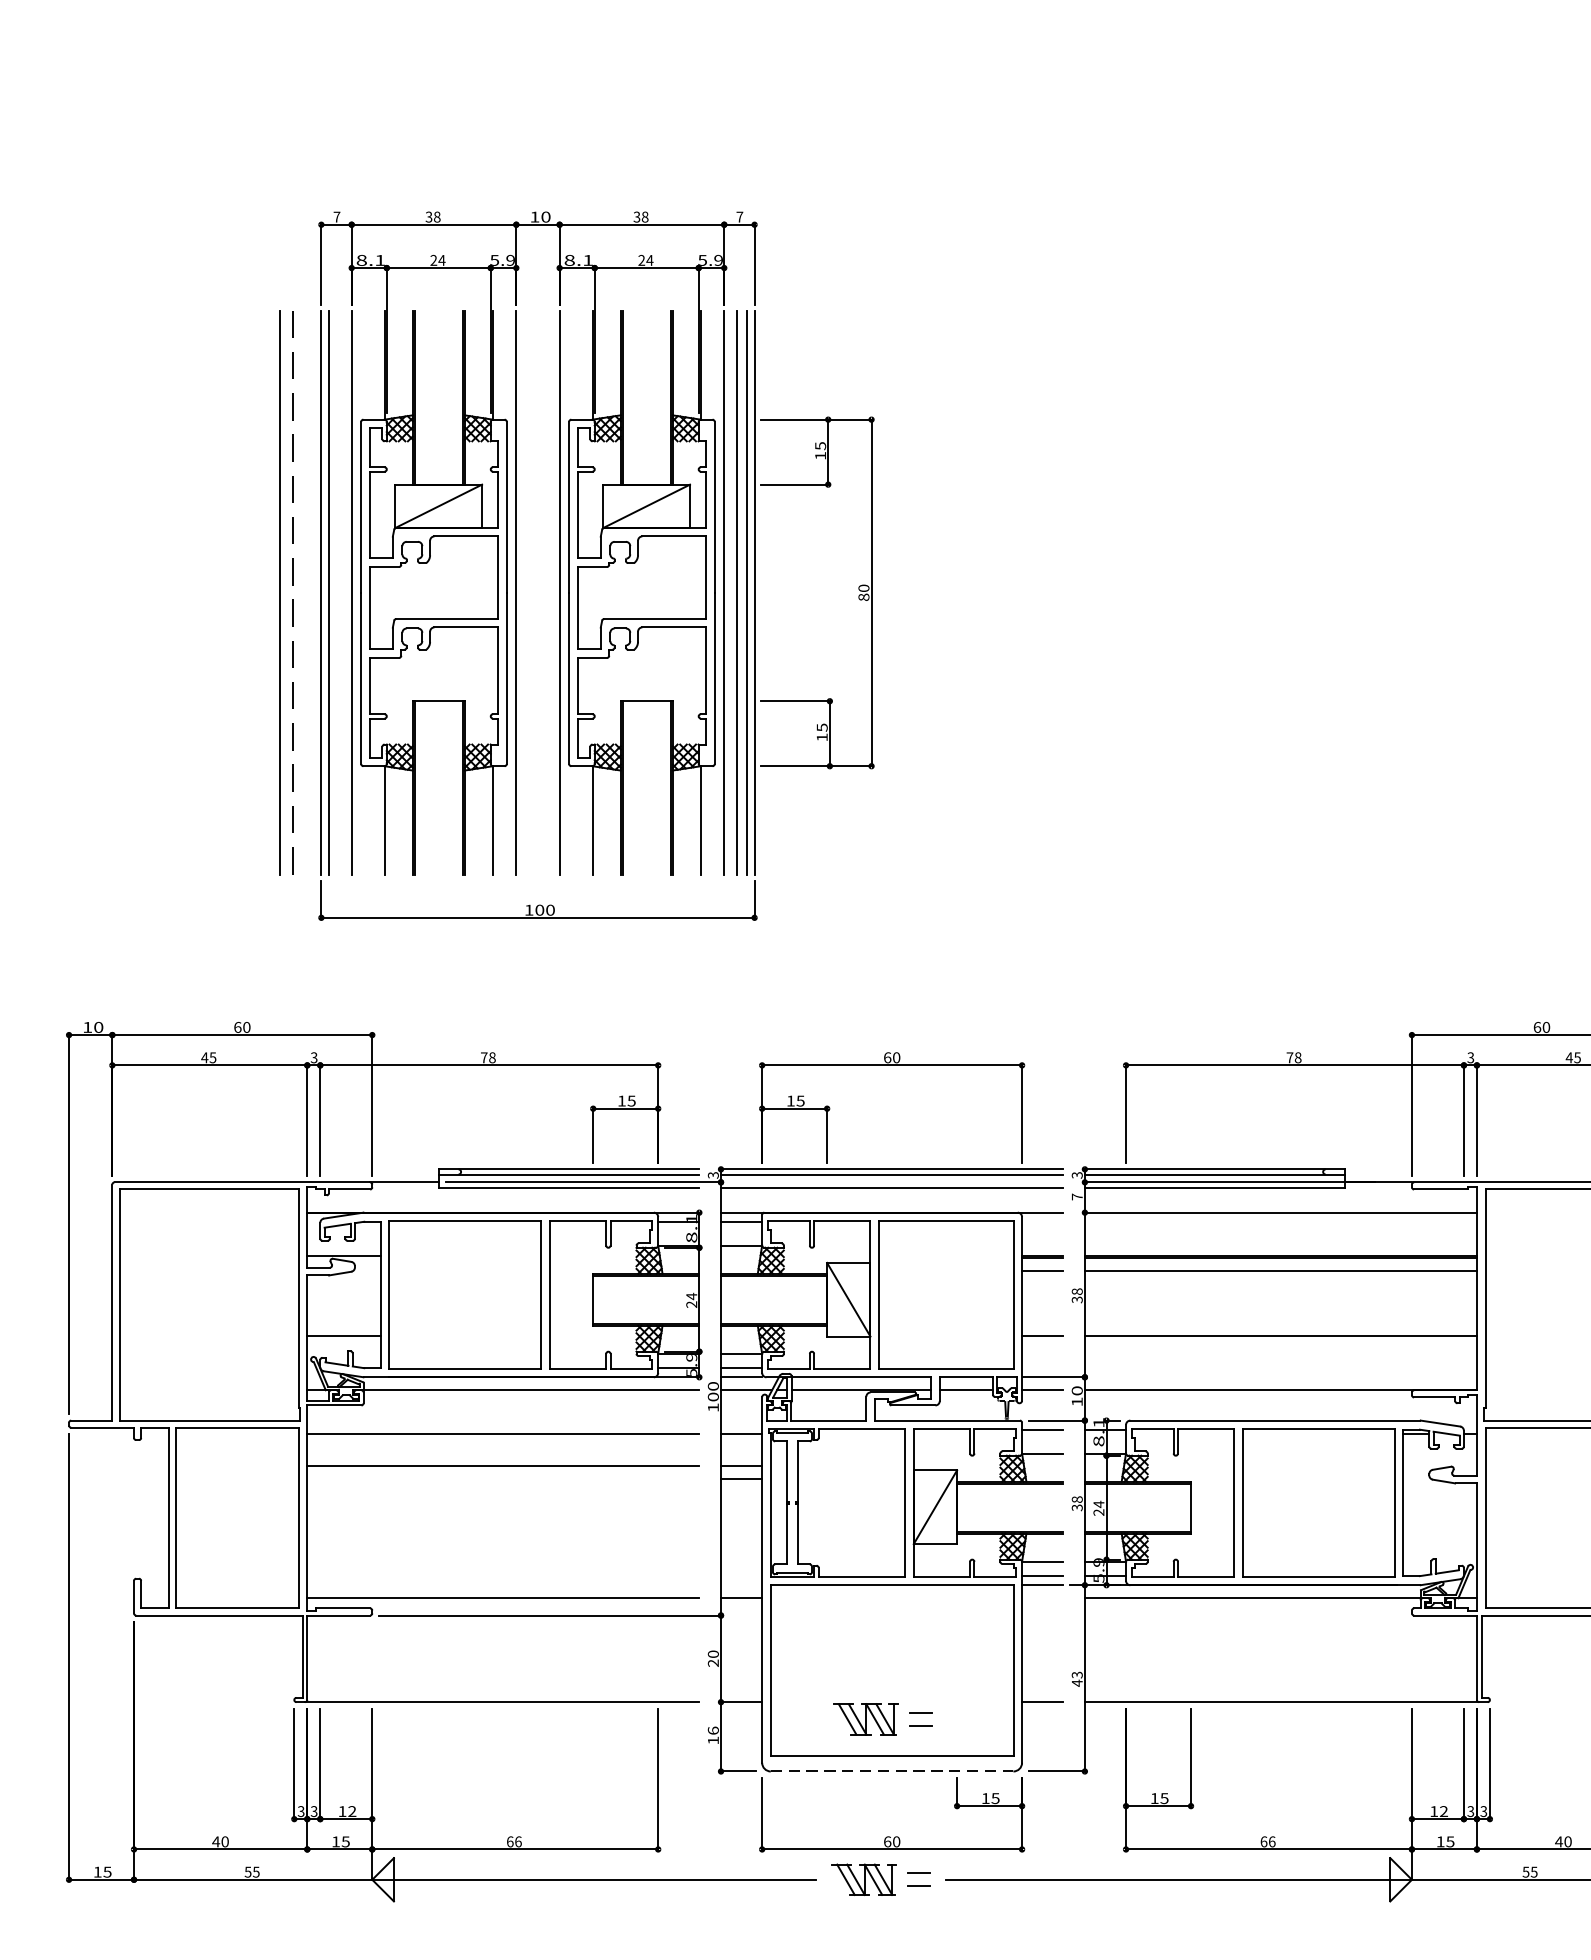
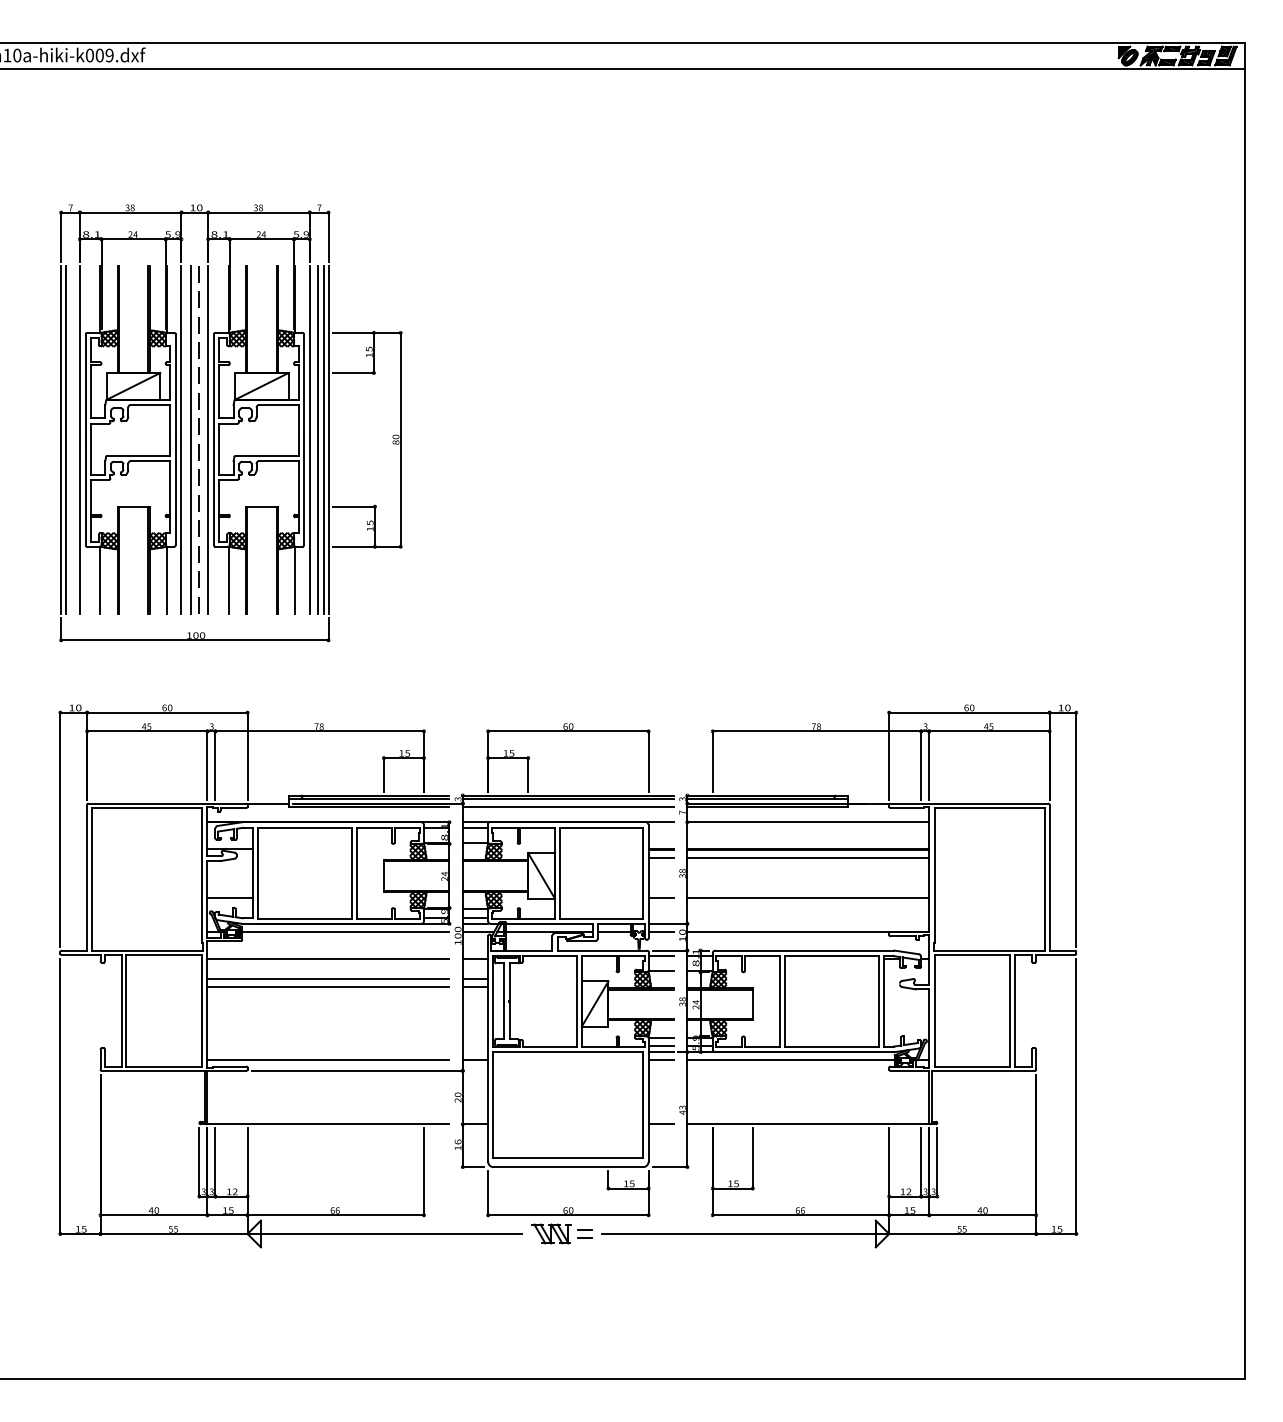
part: (595, 566) -> (230, 423), moved
line: (503, 1478) -> (328, 986), added
line: (1041, 1598) -> (660, 1060), added
part: (882, 1718) -> (562, 1134), removed
line: (892, 1772) -> (568, 1167), dashed -> solid

